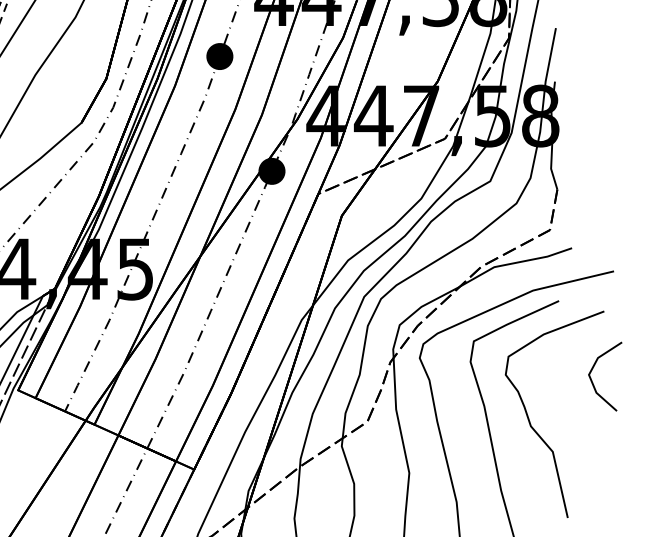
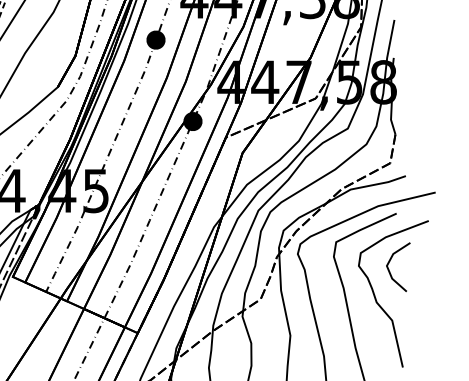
line: (594, 382) -> (390, 271), moved

